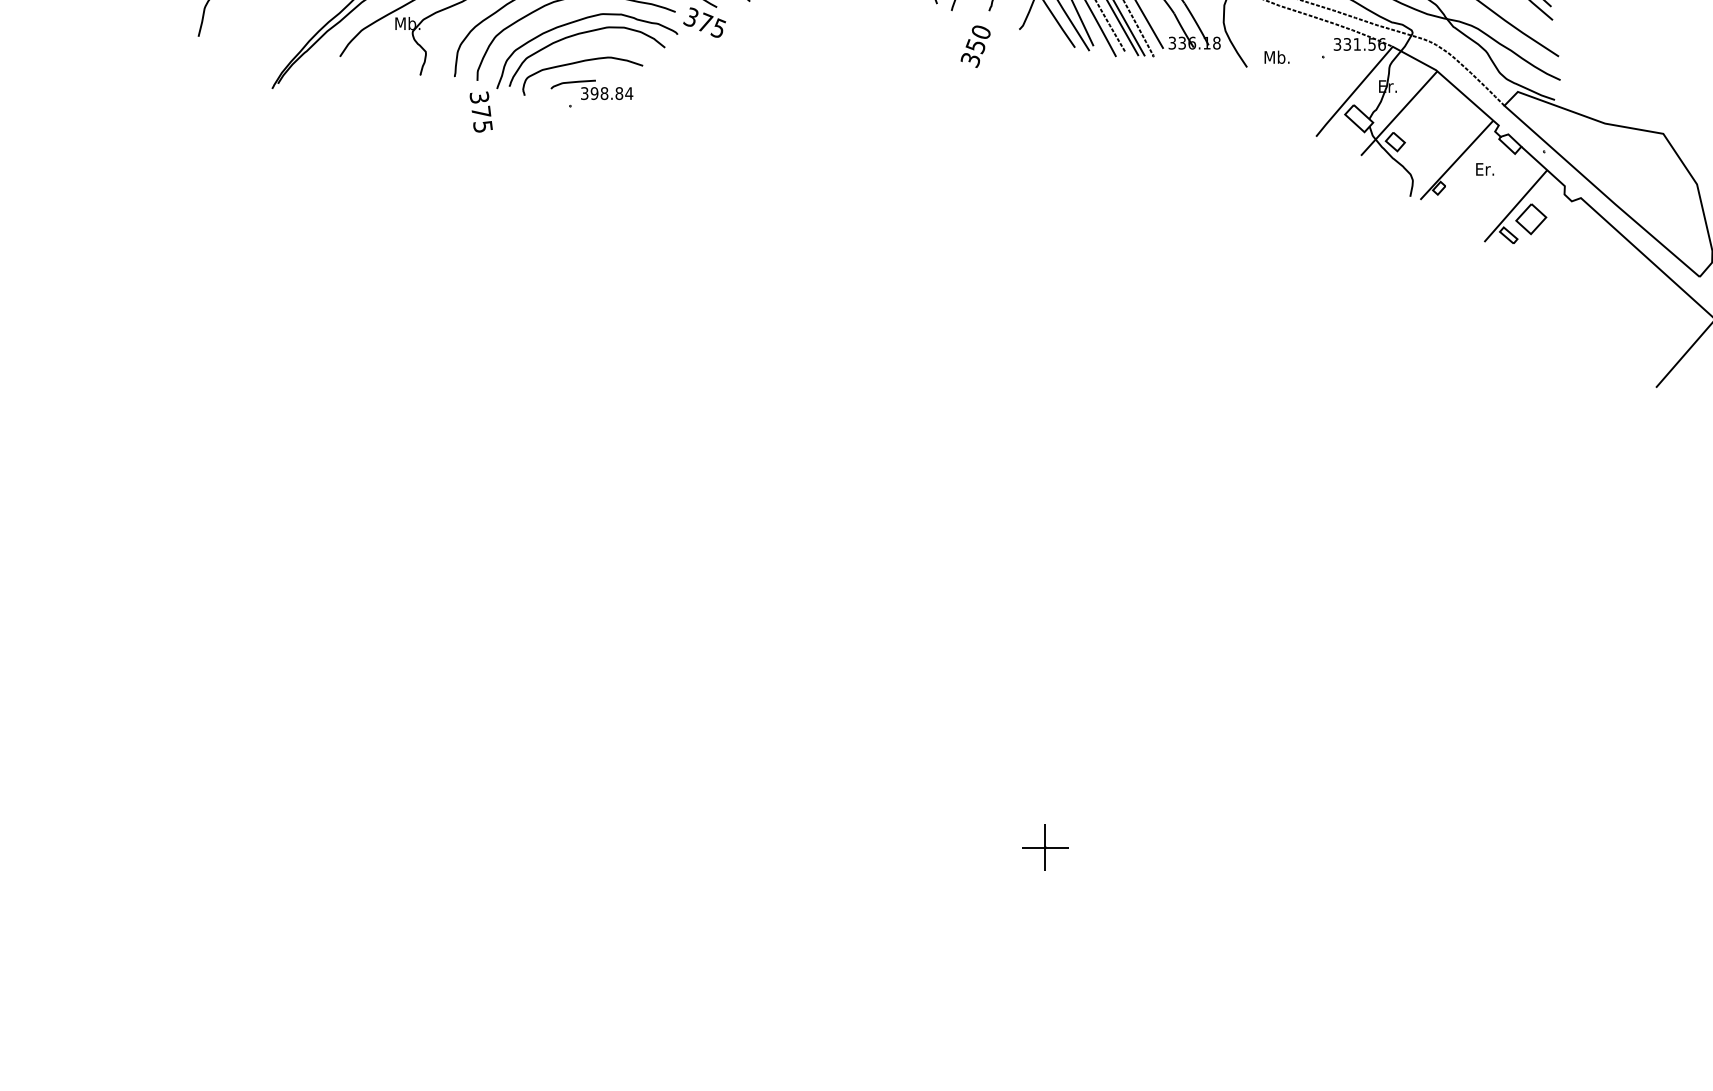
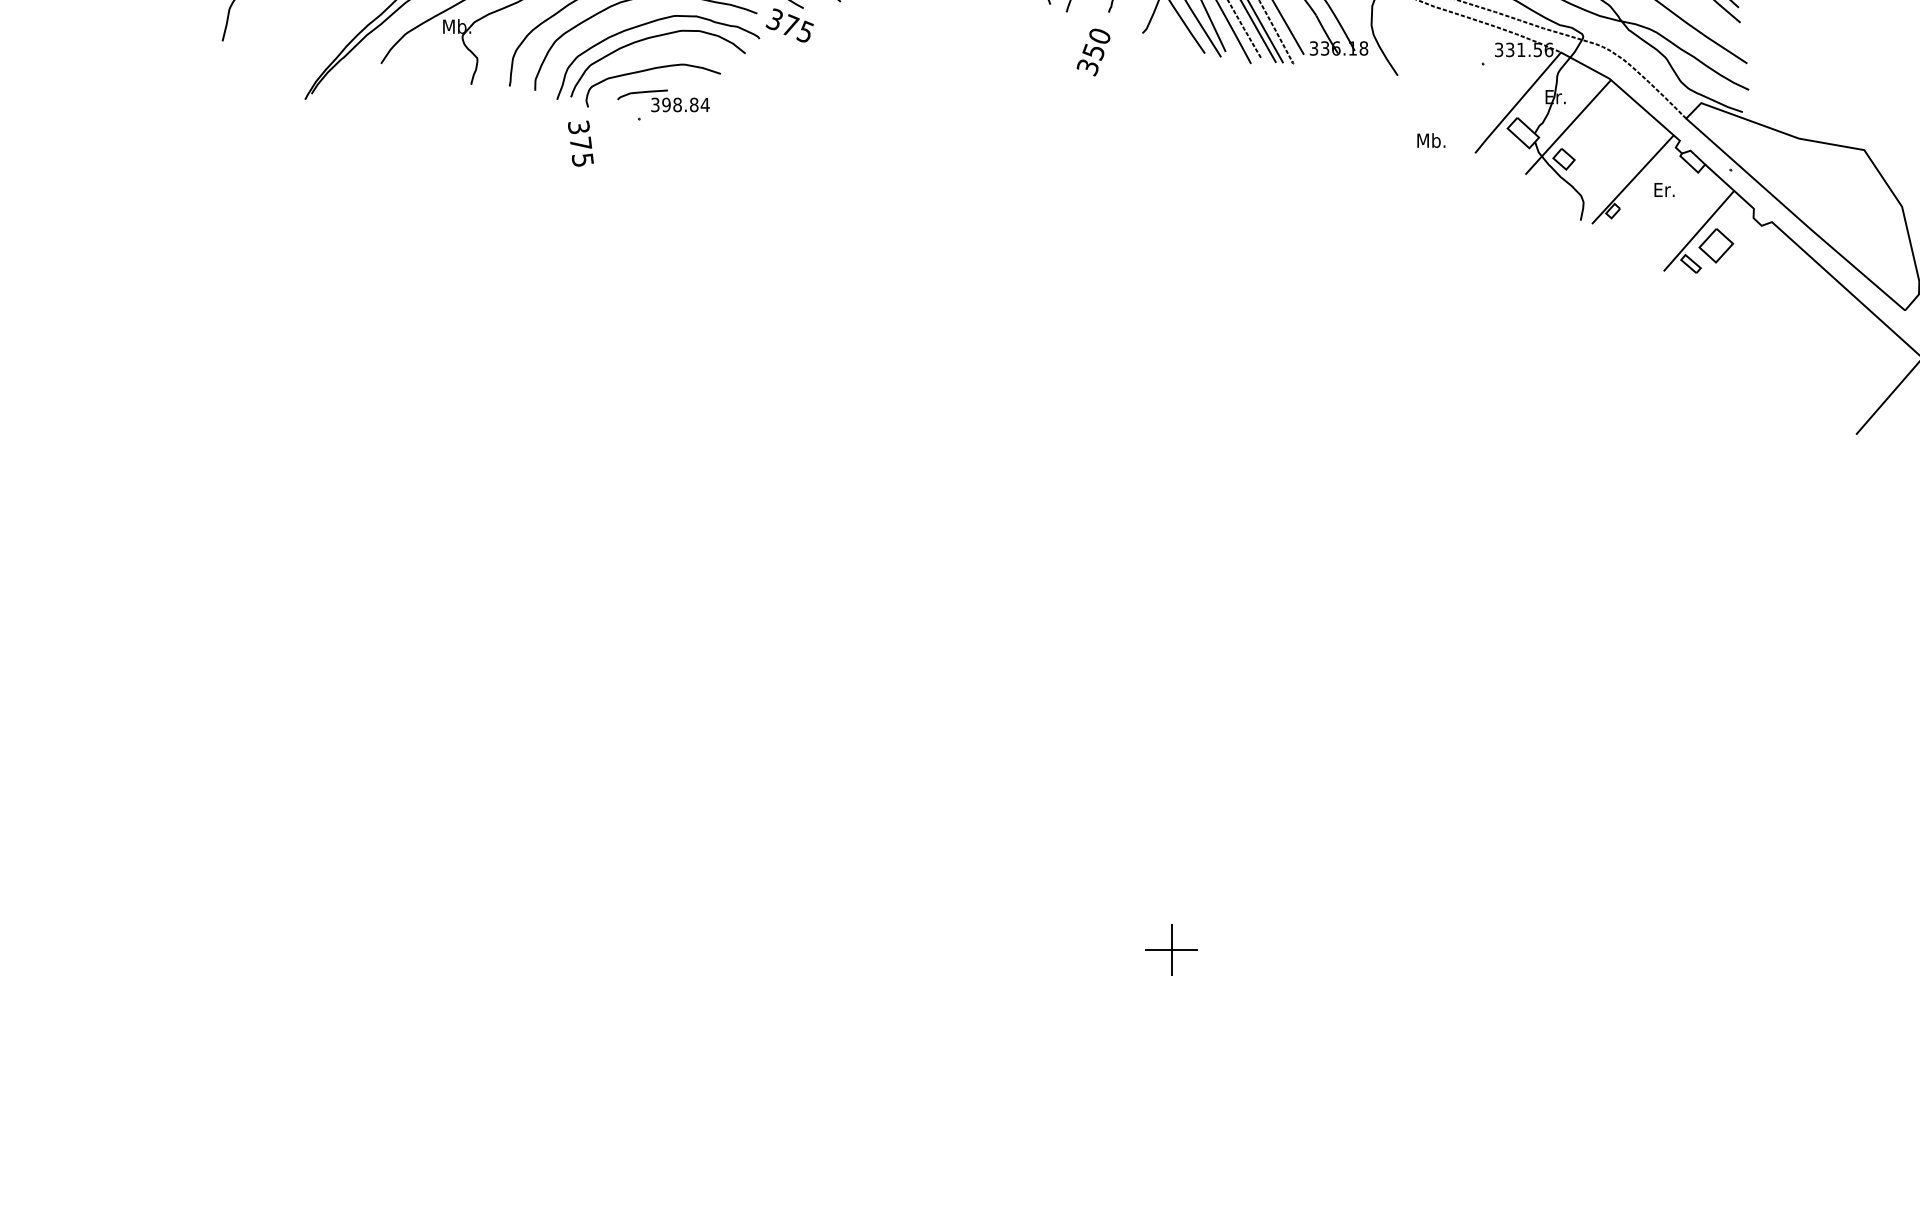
text: (1276, 56) -> (1430, 139), moved
text: (480, 111) -> (580, 143), moved

